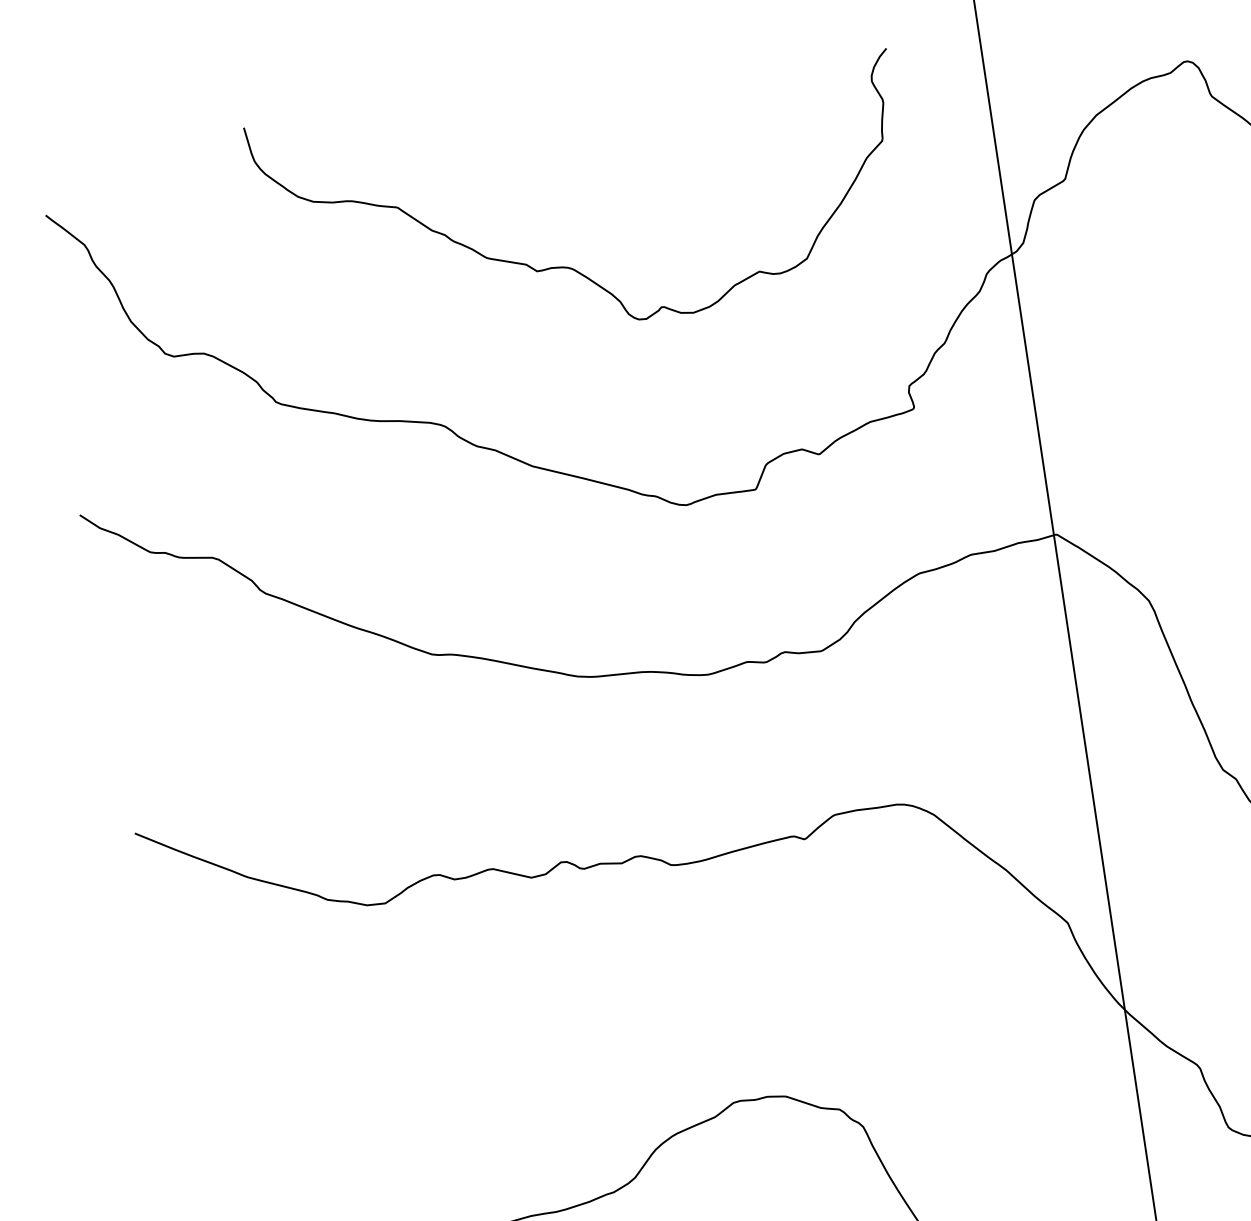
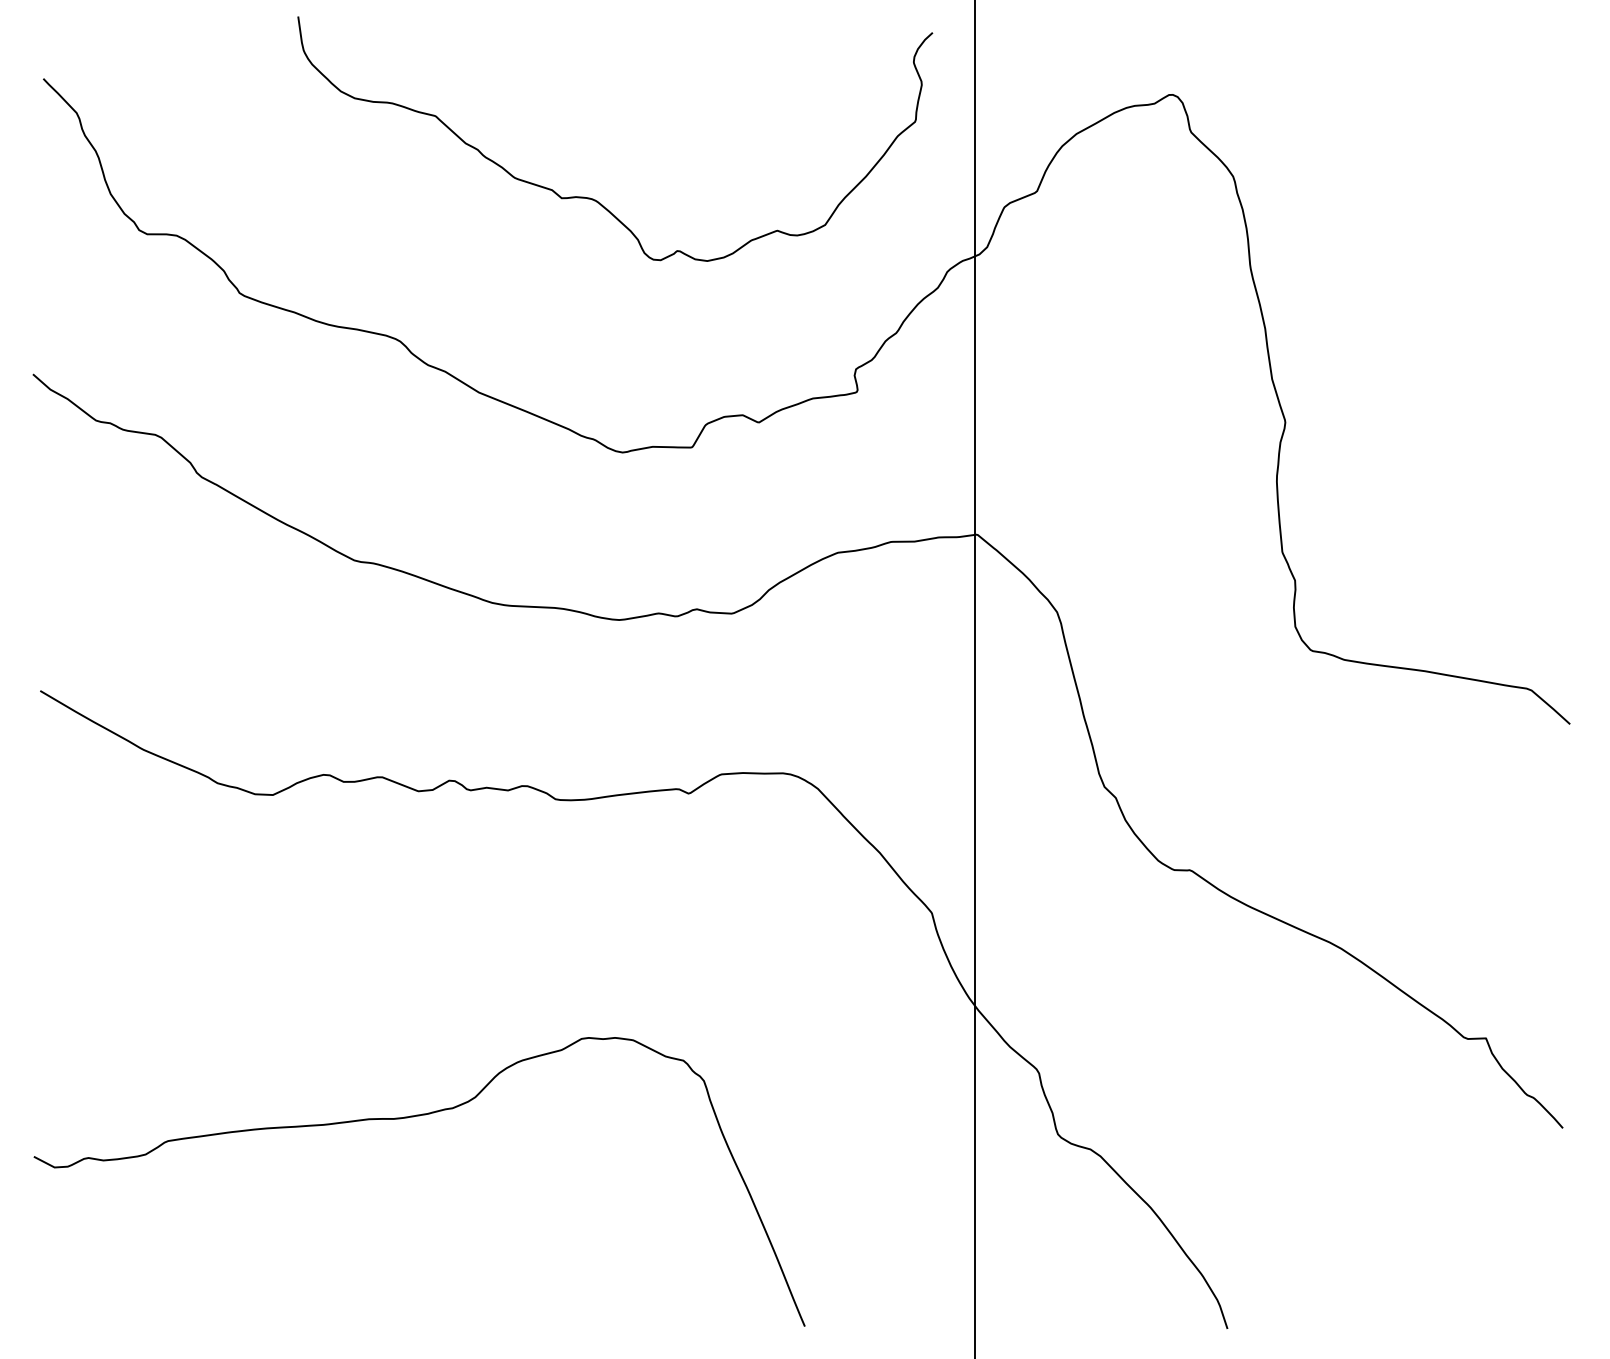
curve: (569, 266) -> (593, 198), moved

